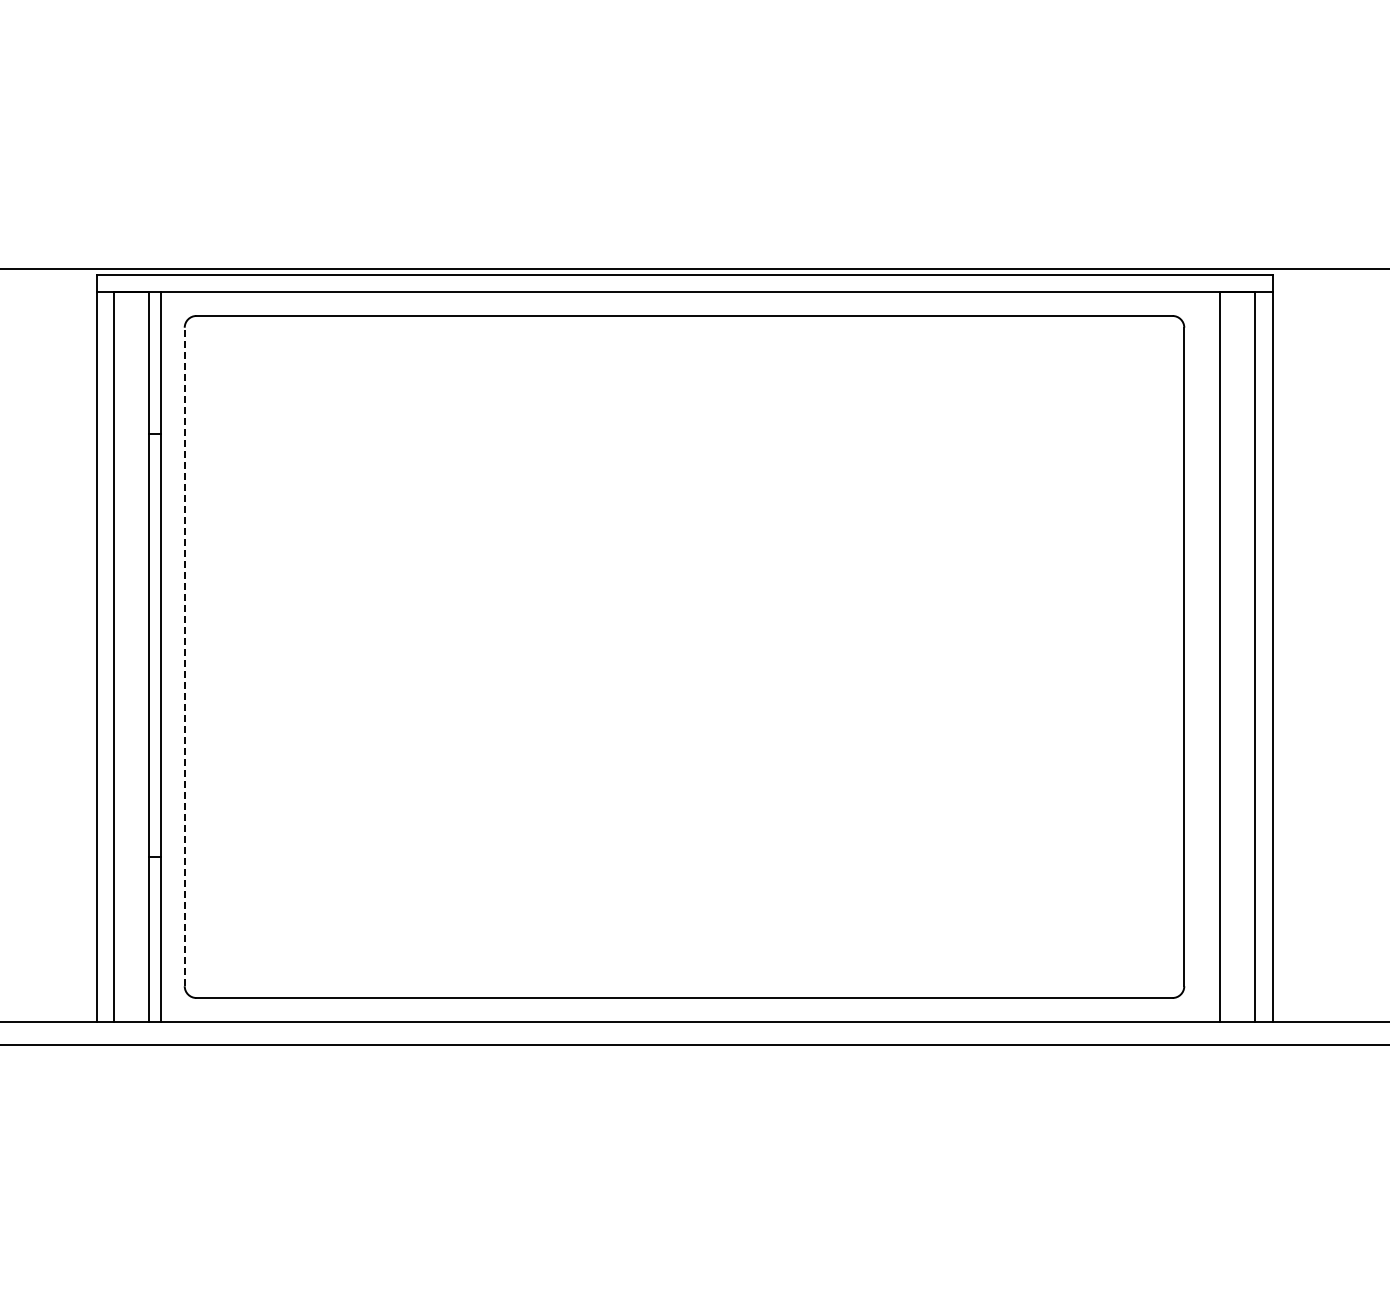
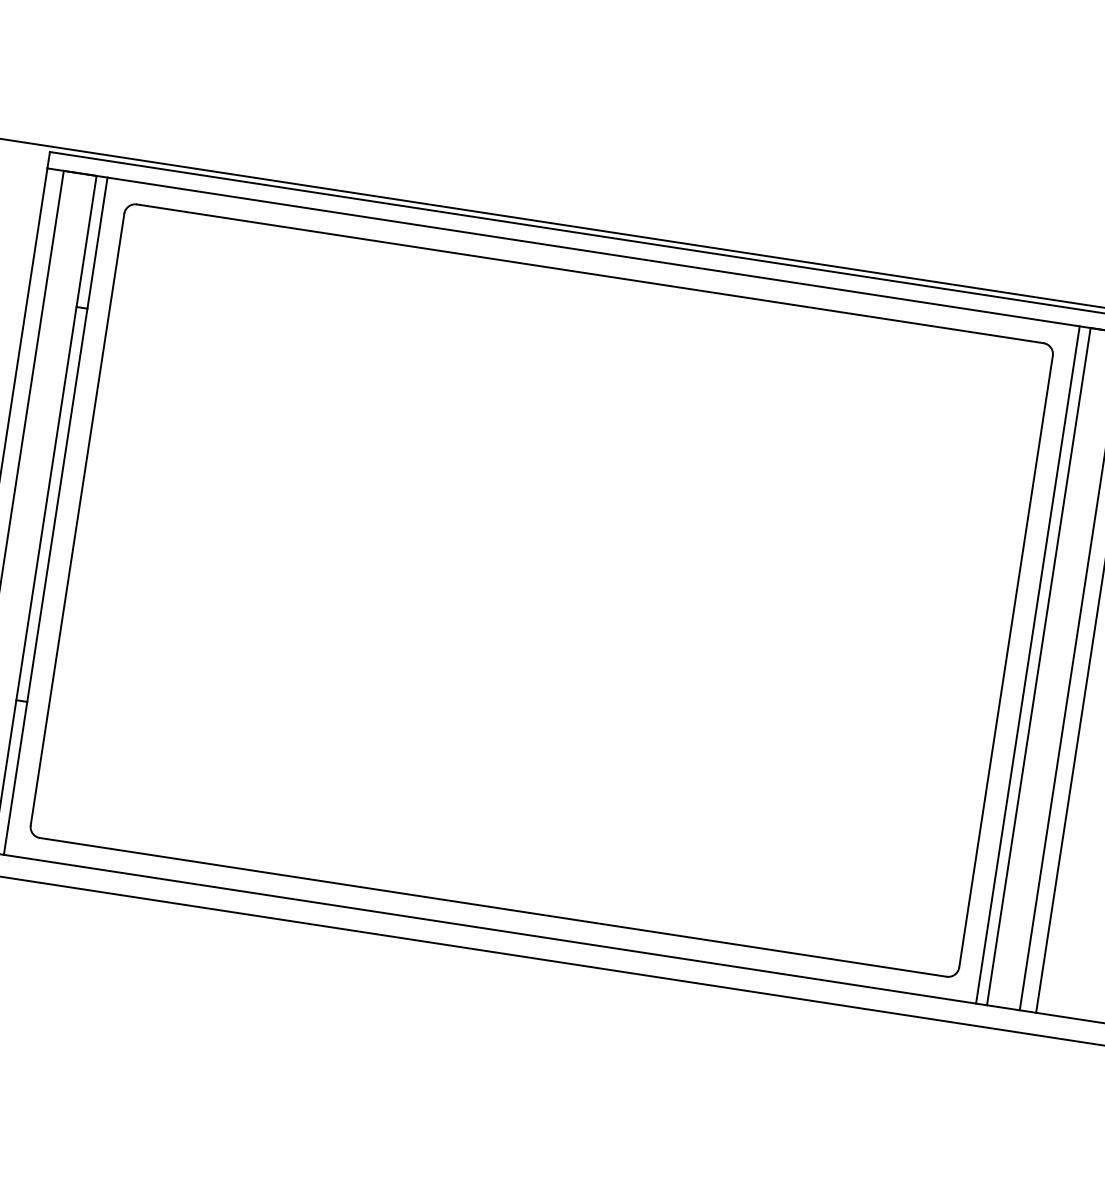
line: (184, 656) -> (77, 519), dashed -> solid
line: (1207, 656) -> (1027, 664), added

